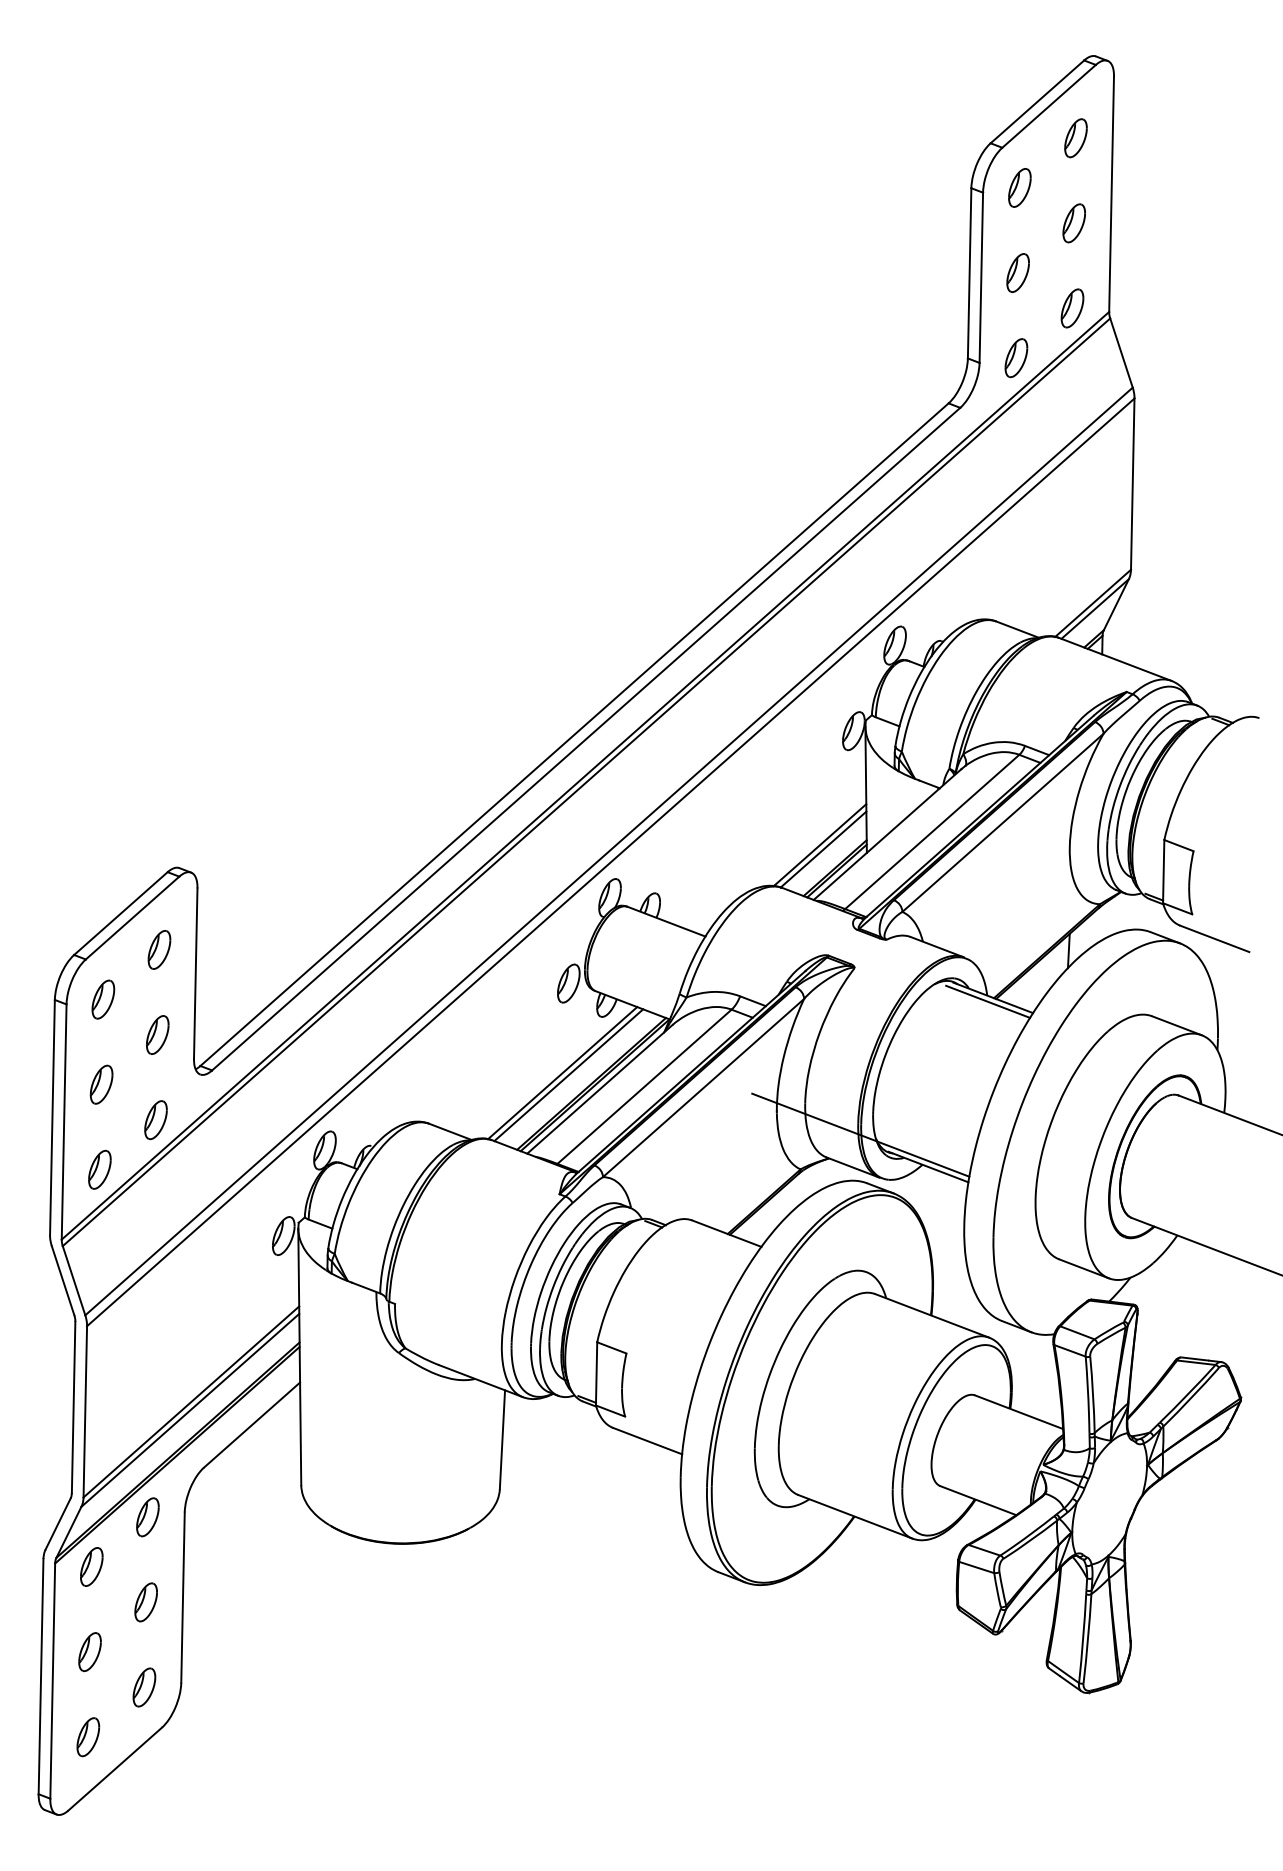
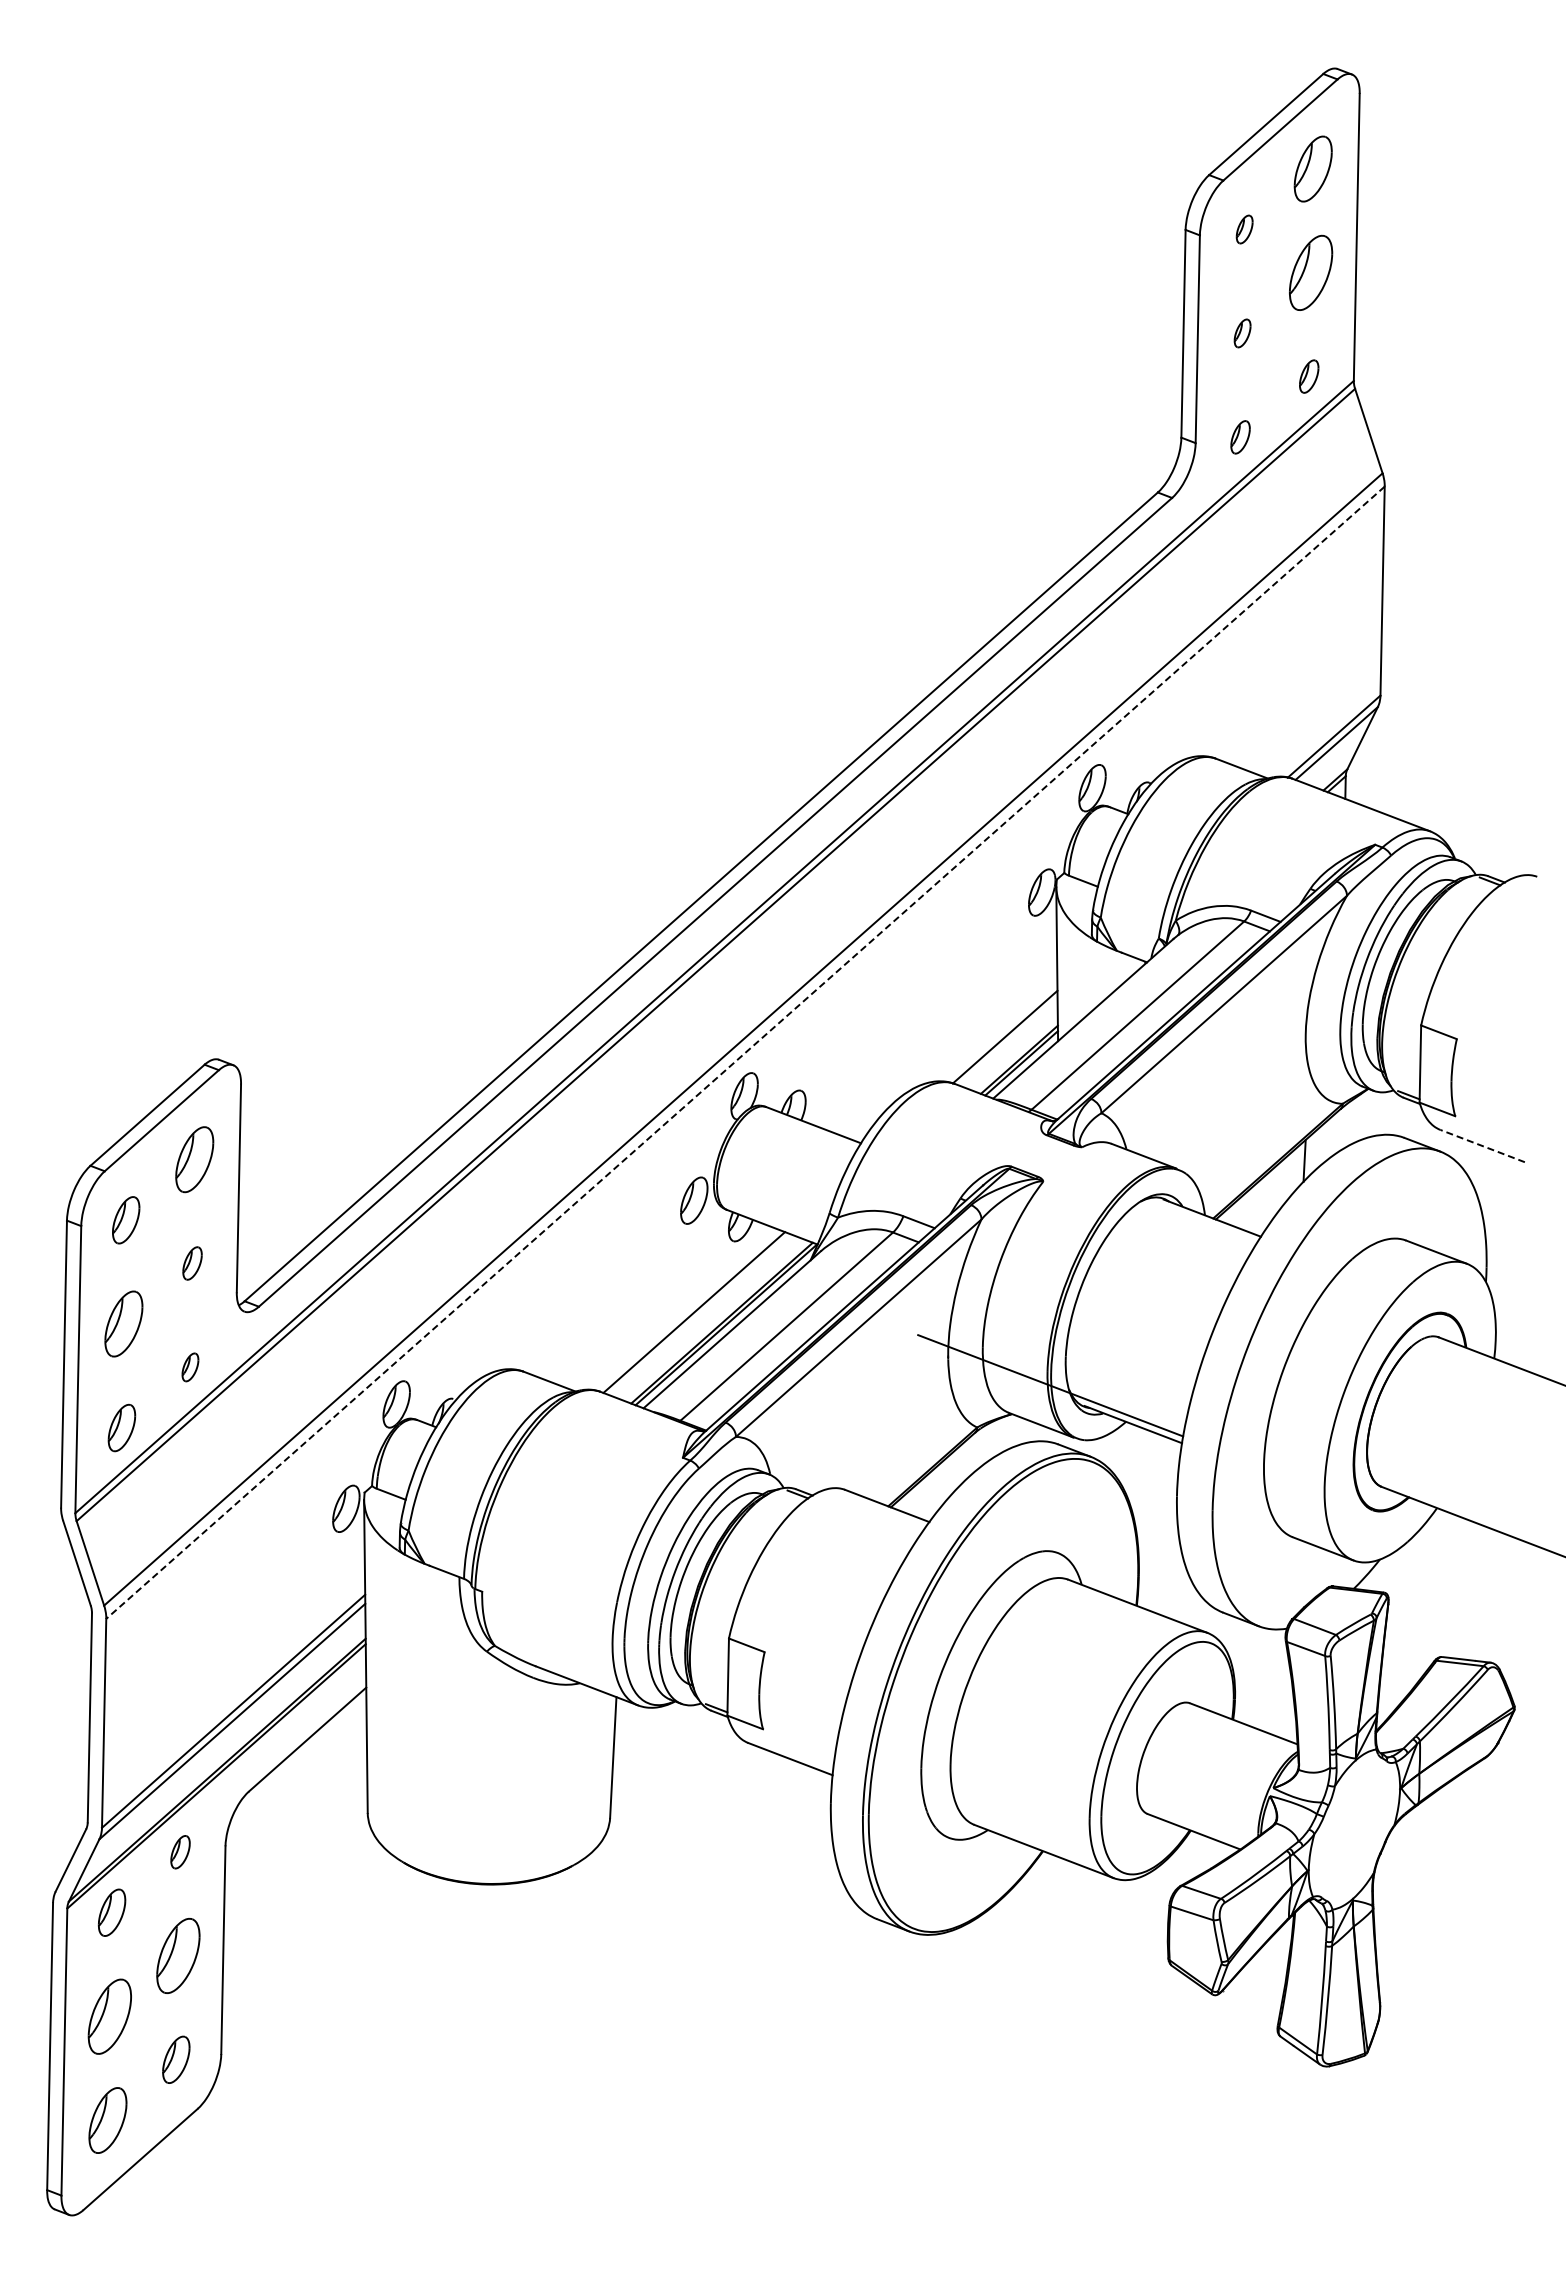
part: (1076, 137) -> (1313, 168), size x1.4
part: (1019, 187) -> (1244, 229), size x0.6
part: (1074, 223) -> (1311, 272), size x1.6
part: (1017, 273) -> (1242, 333), size x0.6
part: (1072, 308) -> (1309, 376), size x0.7
part: (1016, 358) -> (1240, 437), size x0.7
line: (819, 844) -> (1000, 1031), removed
line: (610, 862) -> (745, 1052), solid -> dashed
line: (1214, 938) -> (1482, 1145), solid -> dashed
part: (159, 949) -> (194, 1159), size x1.4
line: (987, 1001) -> (1205, 1222), removed
part: (157, 1035) -> (192, 1263), size x0.7
line: (562, 1072) -> (686, 1309), removed
part: (101, 1085) -> (124, 1324), size x1.4
part: (156, 1120) -> (190, 1367), size x0.6
part: (147, 1517) -> (180, 1852), size x0.7
part: (146, 1602) -> (178, 1955), size x1.6
part: (89, 1651) -> (109, 2016), size x1.6
part: (88, 1737) -> (107, 2120), size x1.4

